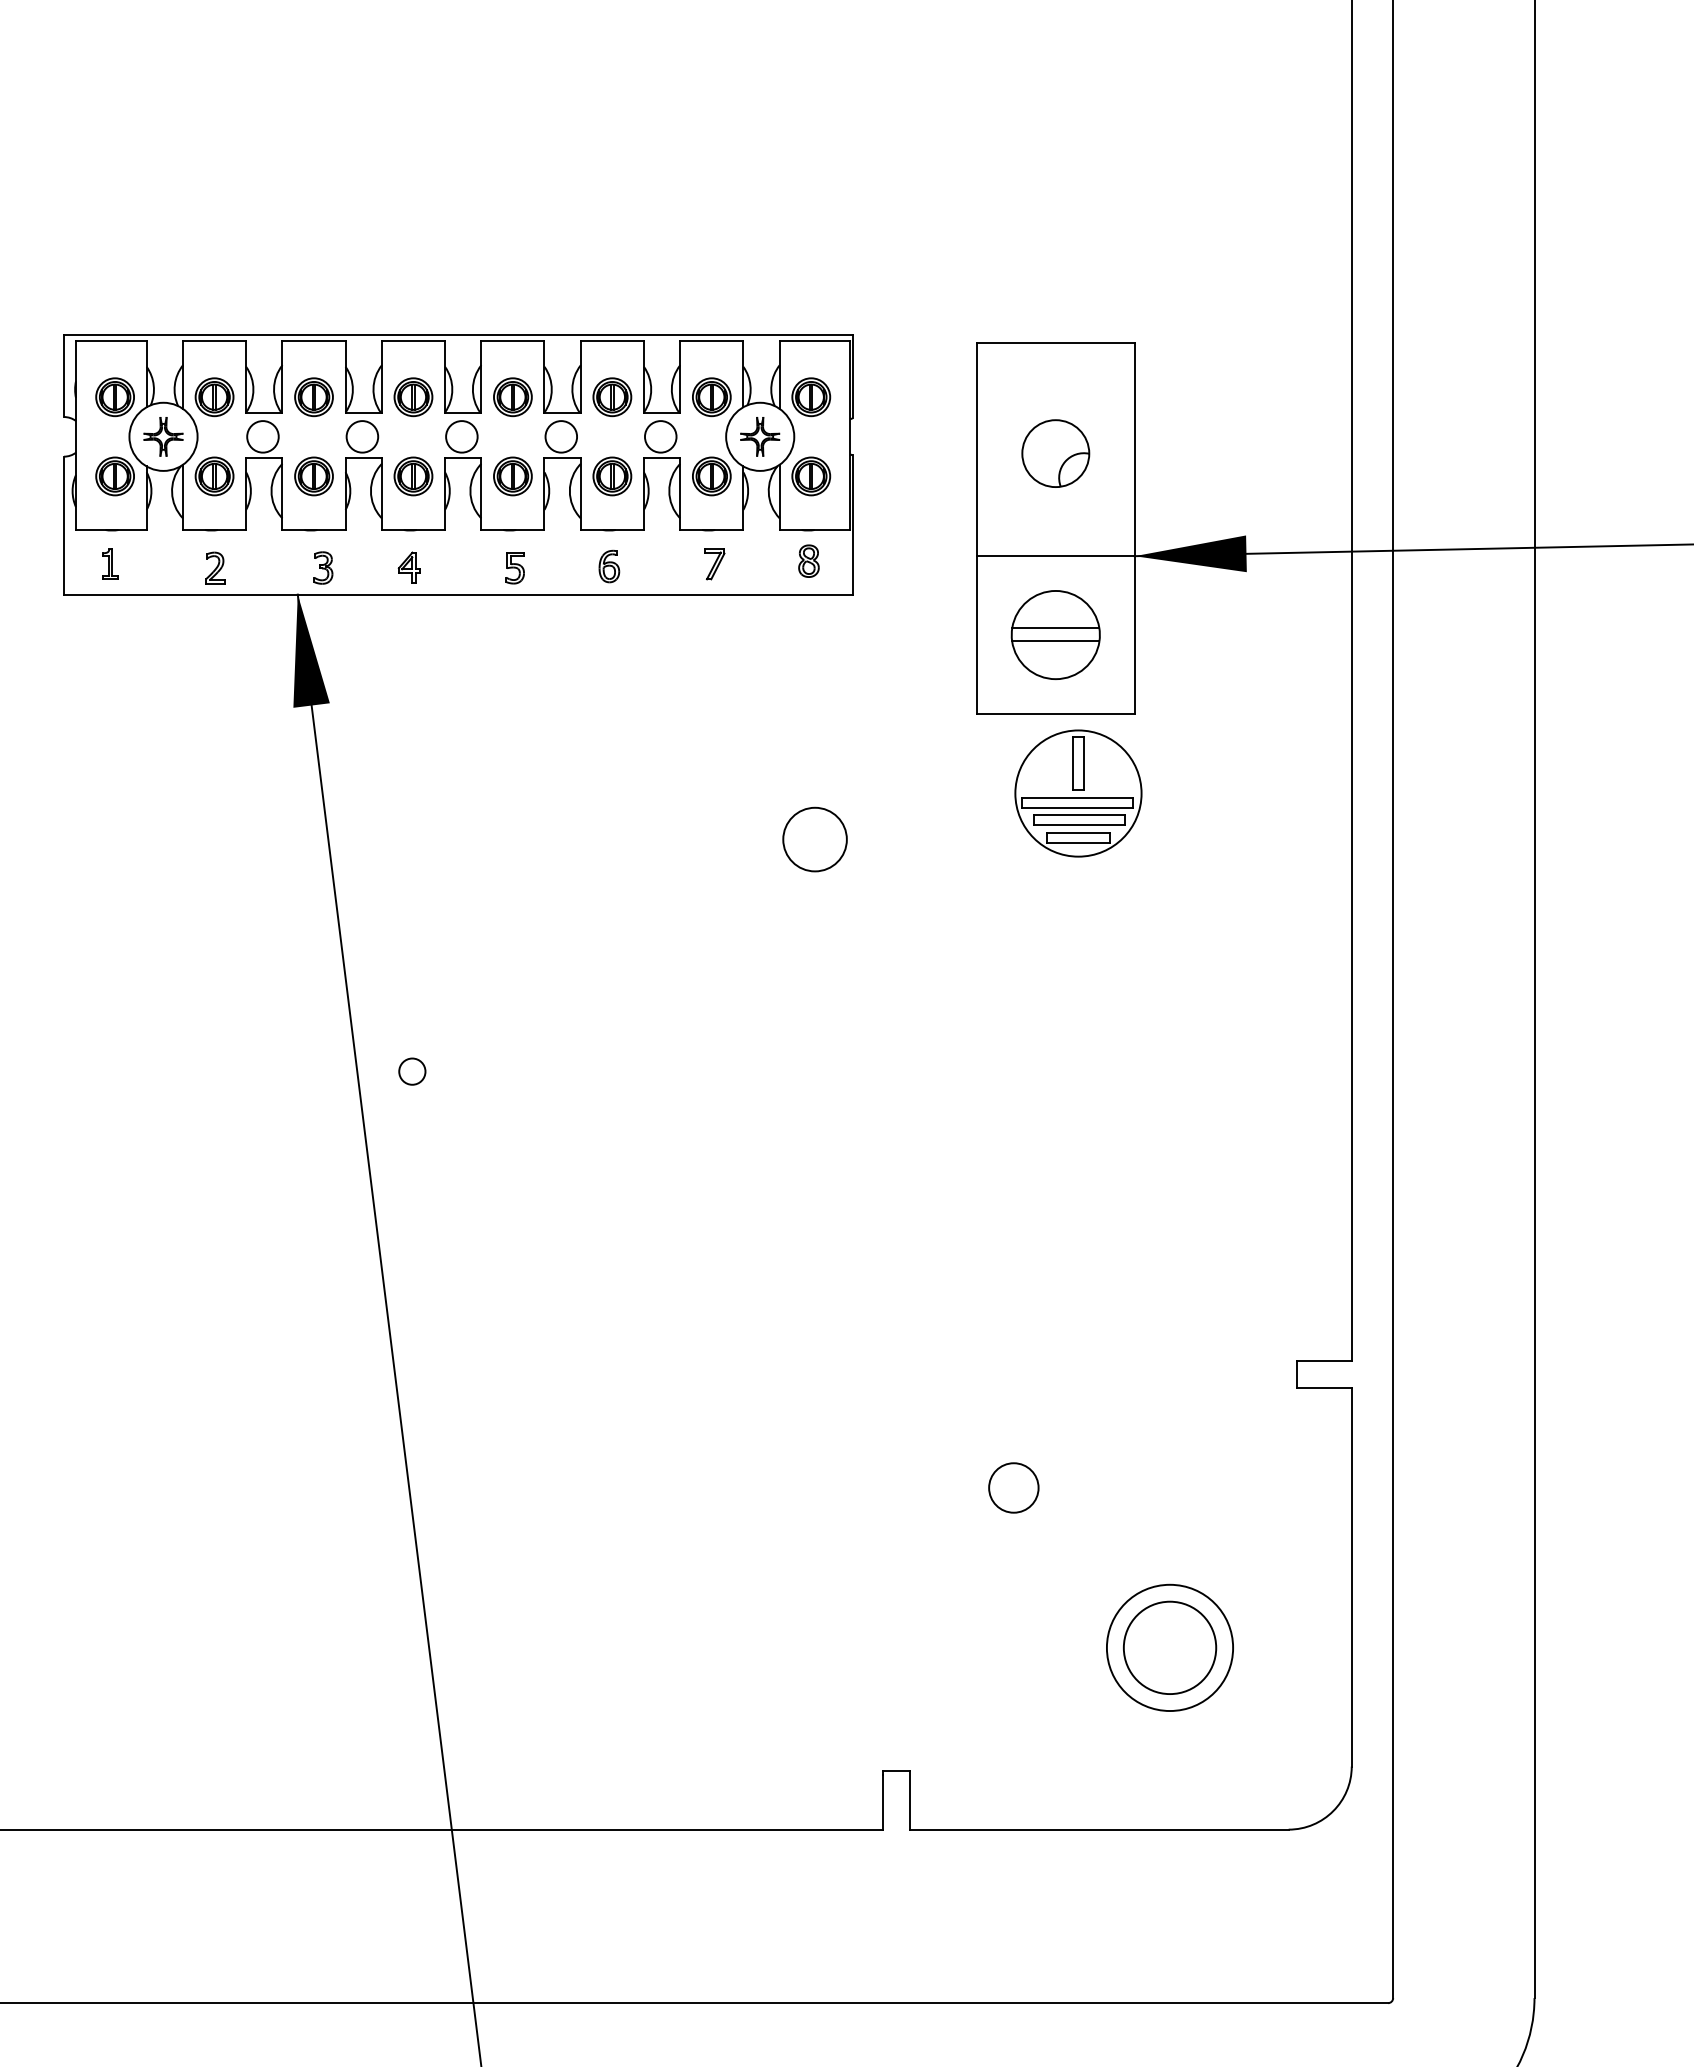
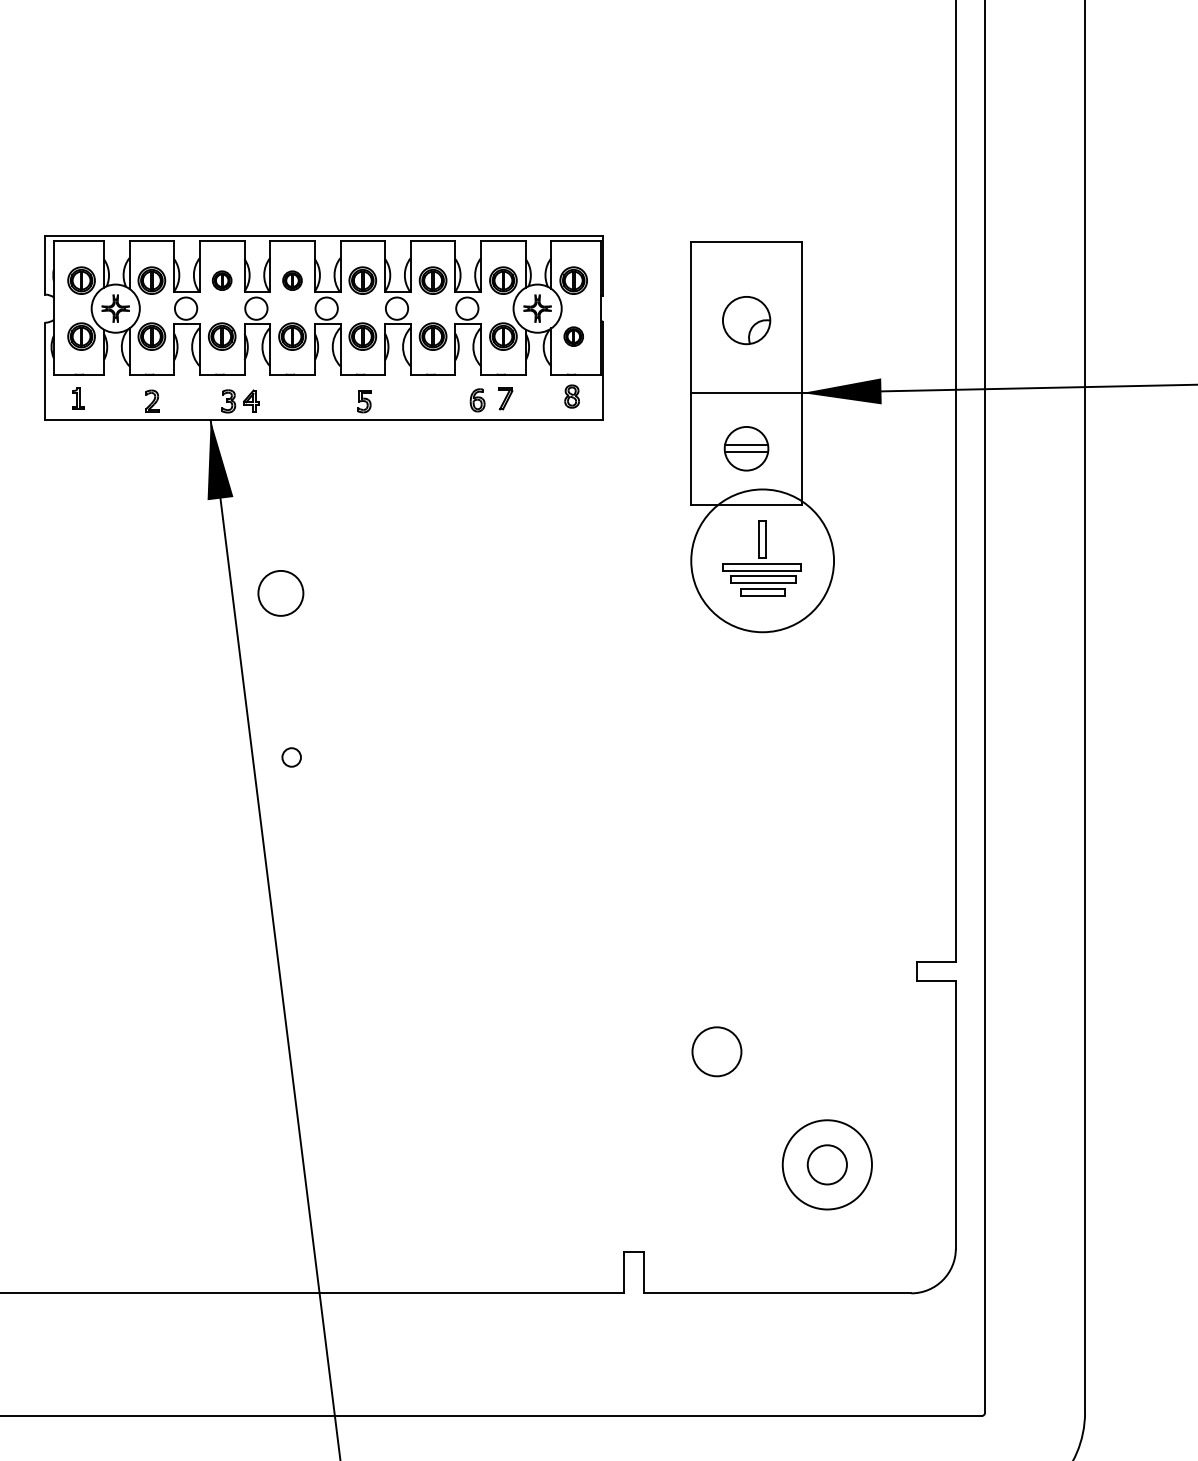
part: (313, 397) -> (221, 280), size x0.7
part: (413, 397) -> (292, 280), size x0.7
part: (811, 476) -> (573, 336), size x0.7
part: (609, 566) -> (477, 400), moved
part: (408, 567) -> (250, 401), moved
part: (1055, 634) -> (746, 448), size x0.7
circle: (1078, 793) -> (762, 560), size x1.6
circle: (814, 839) -> (280, 593), moved
circle: (1013, 1487) -> (716, 1051), size x1.4
circle: (1169, 1647) -> (827, 1164), size x0.6

